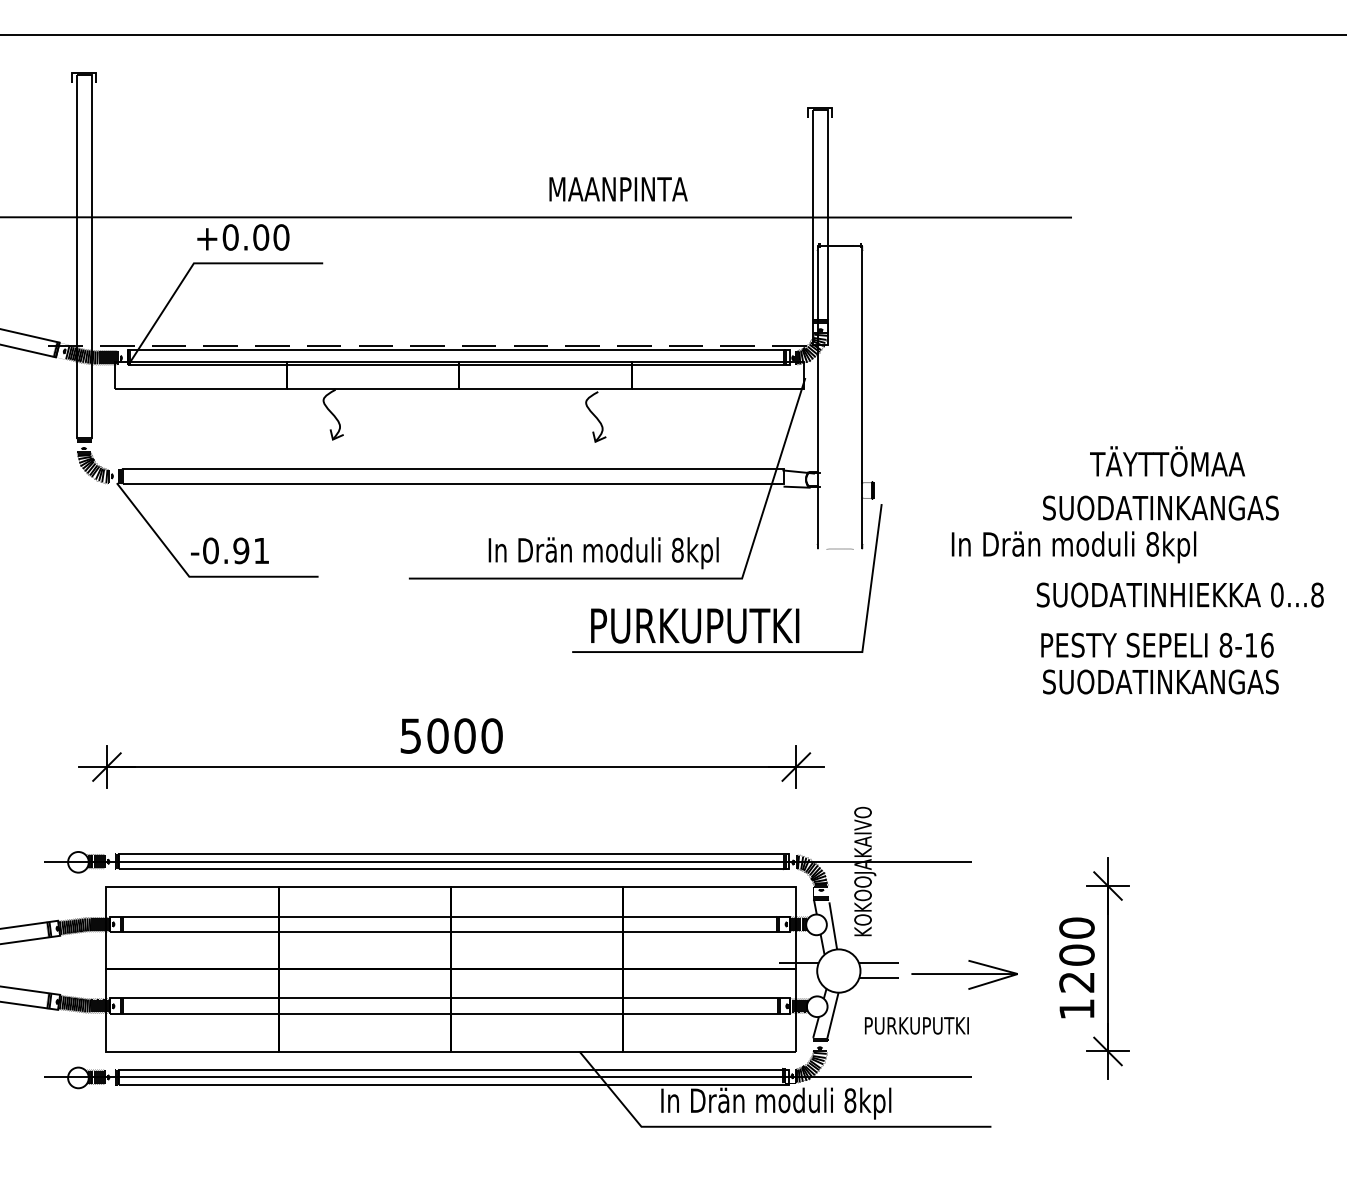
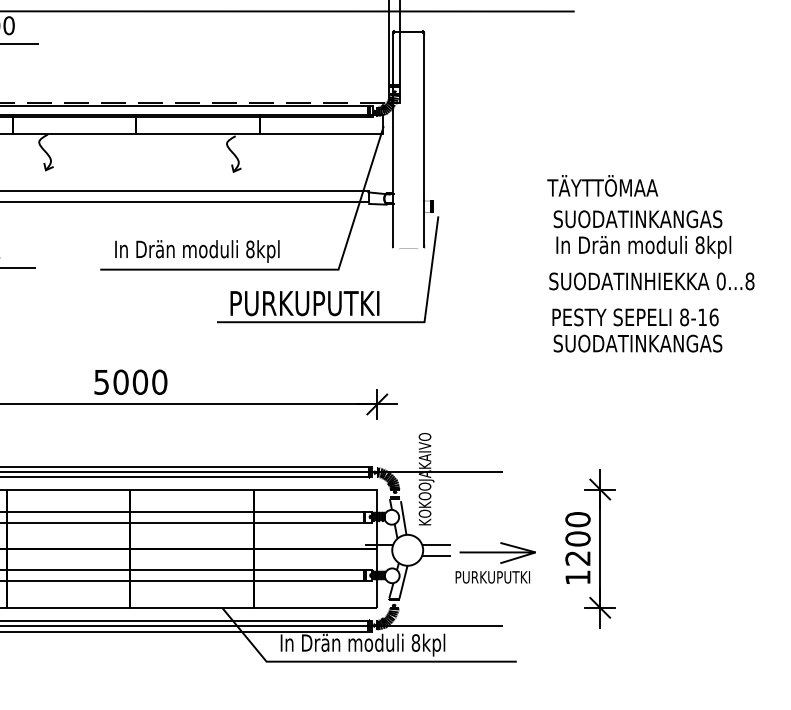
text: (1167, 461) -> (602, 185), moved
text: (1073, 547) -> (643, 247), moved
text: (603, 553) -> (197, 251), moved
text: (916, 1025) -> (492, 577), moved

